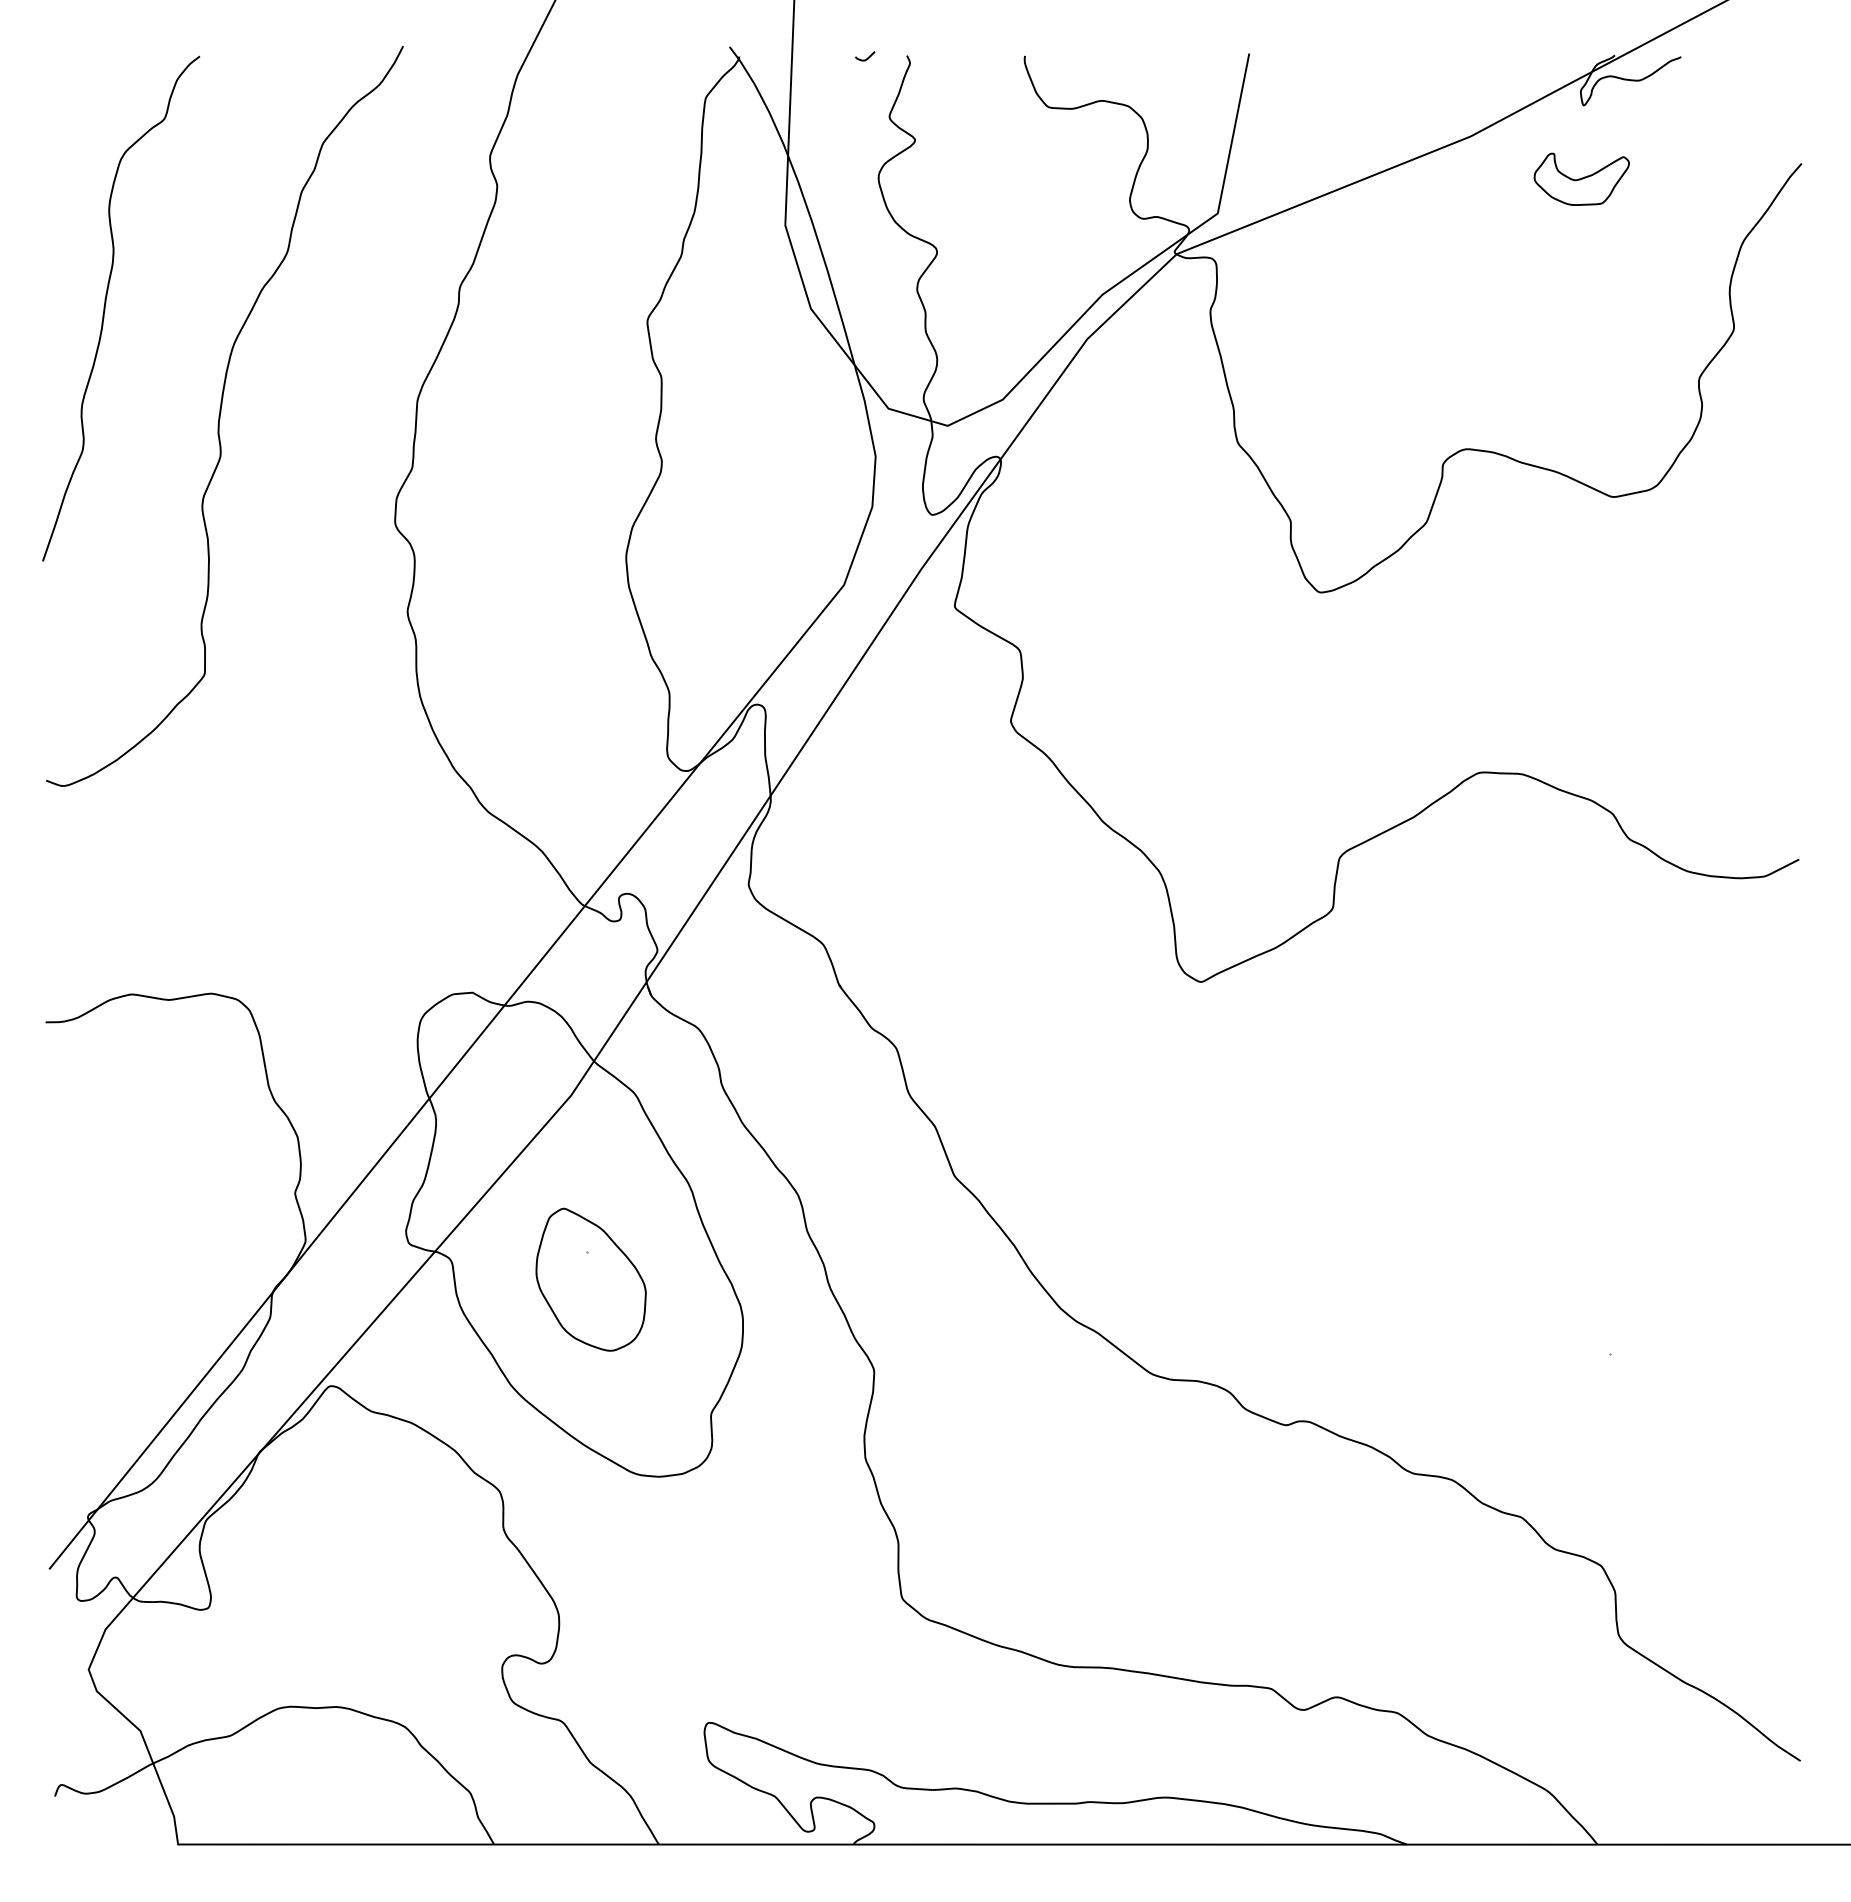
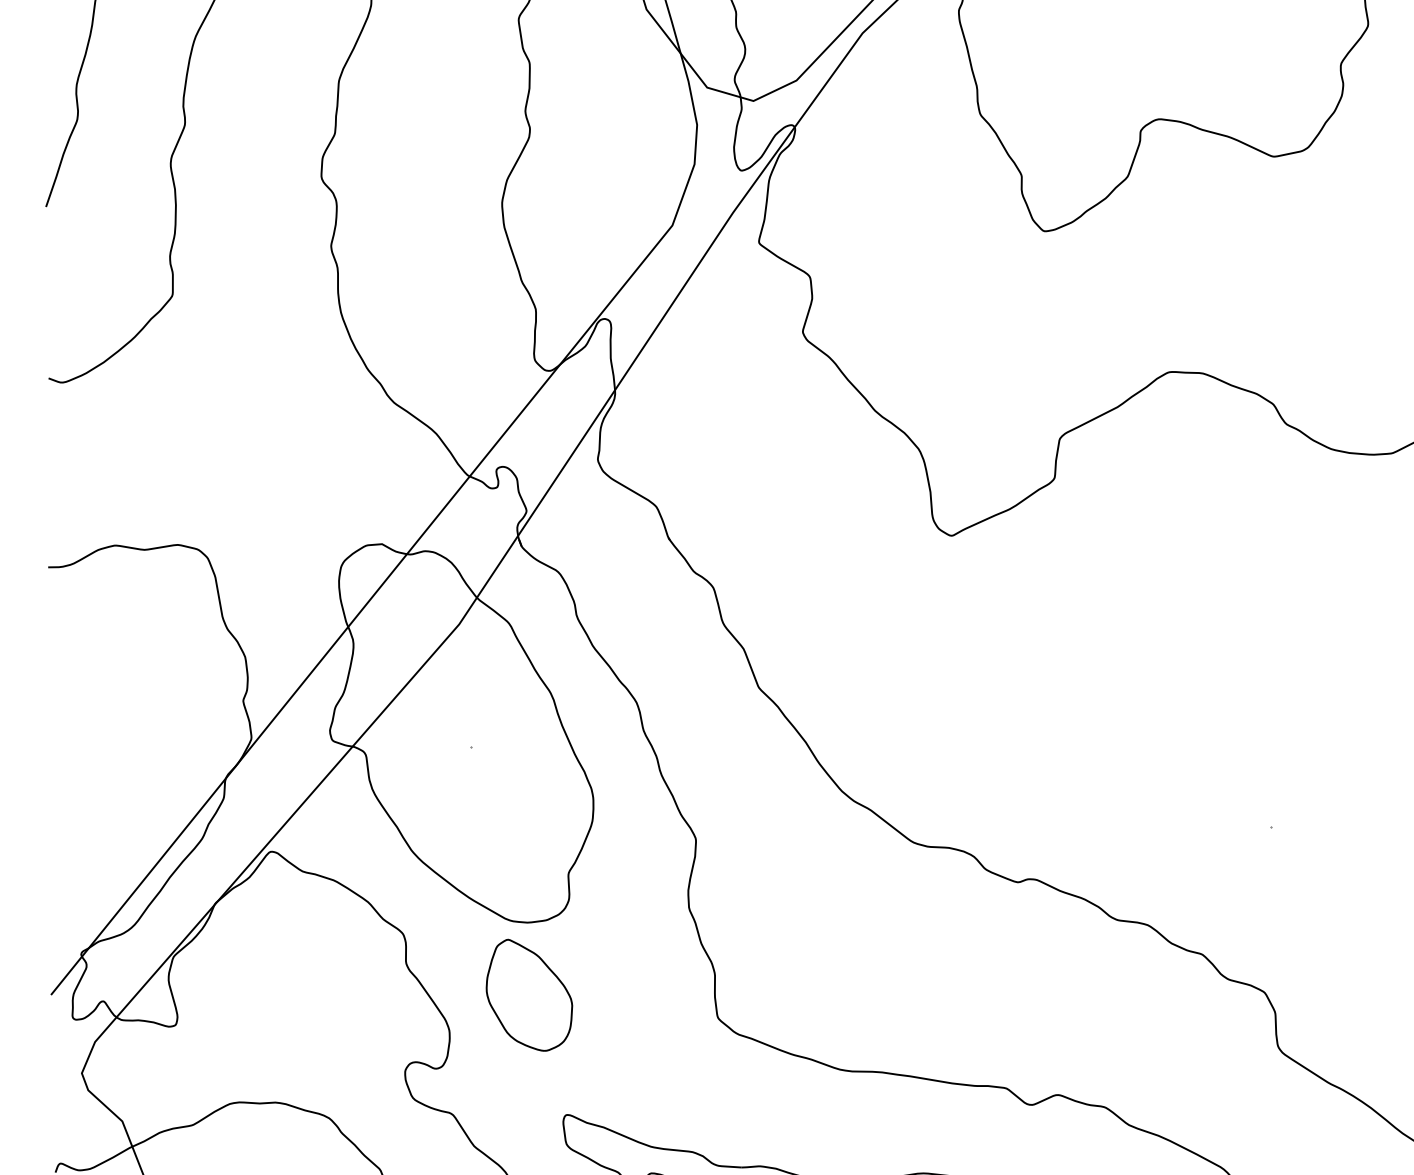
part: (590, 1279) -> (528, 995), moved

